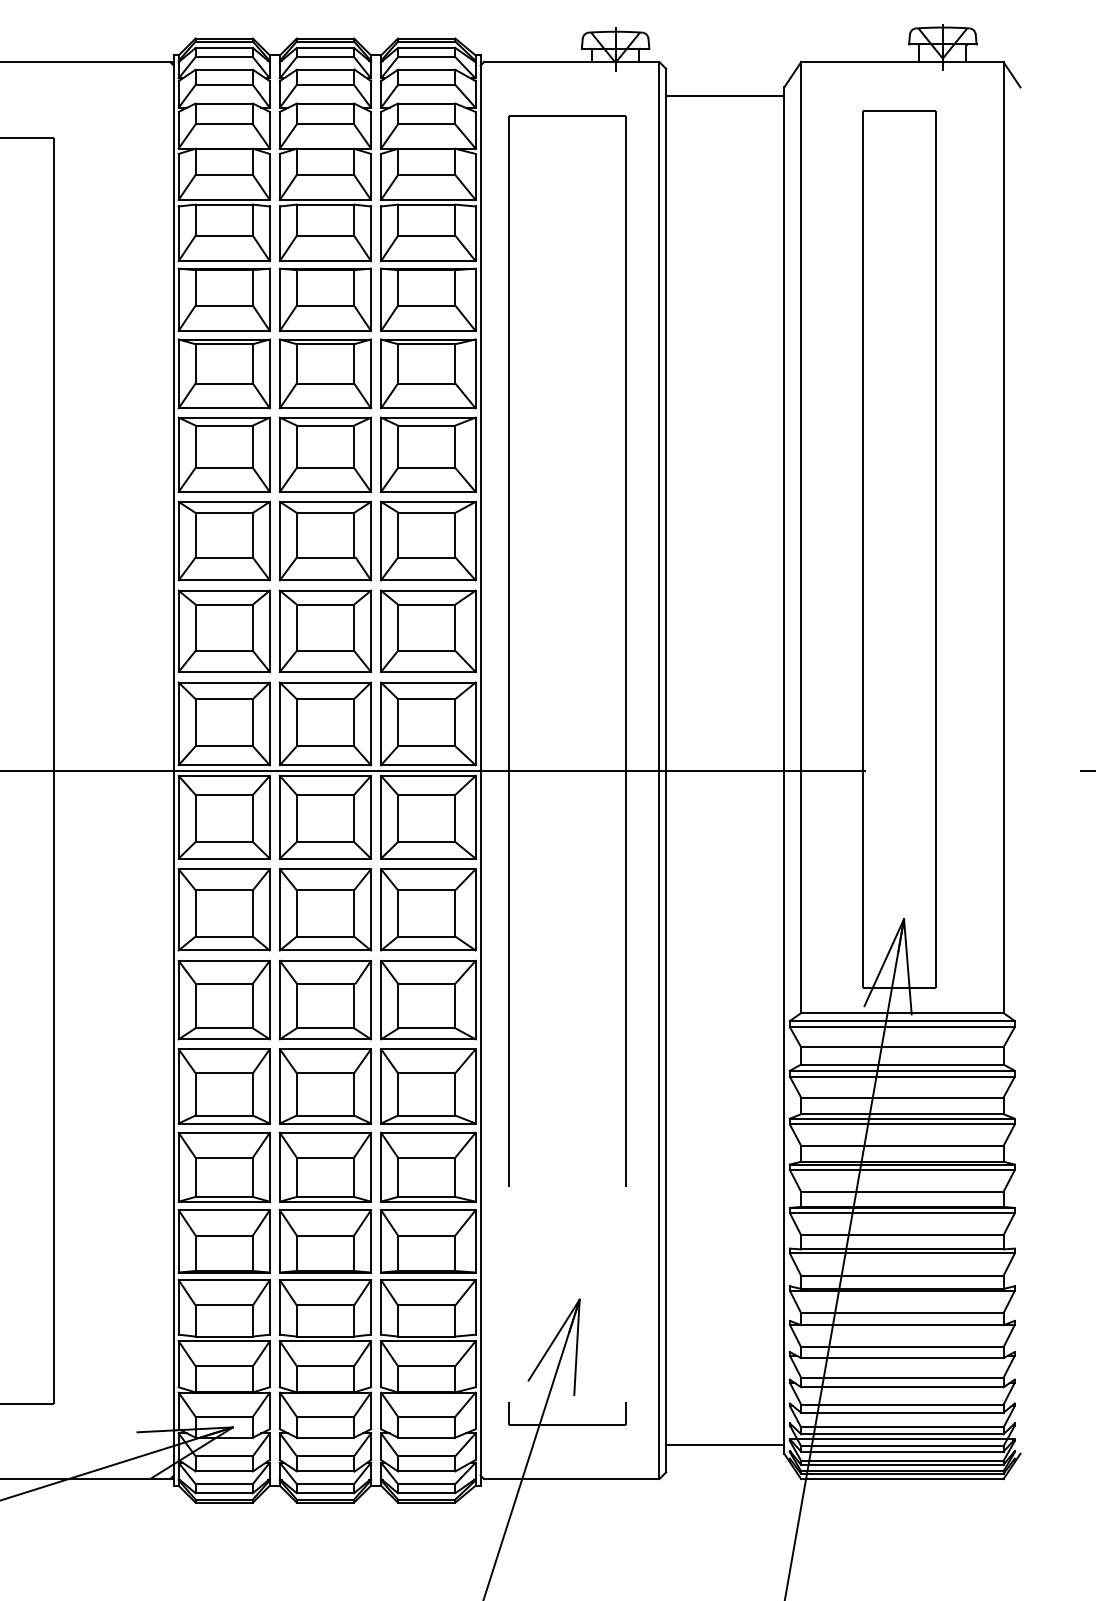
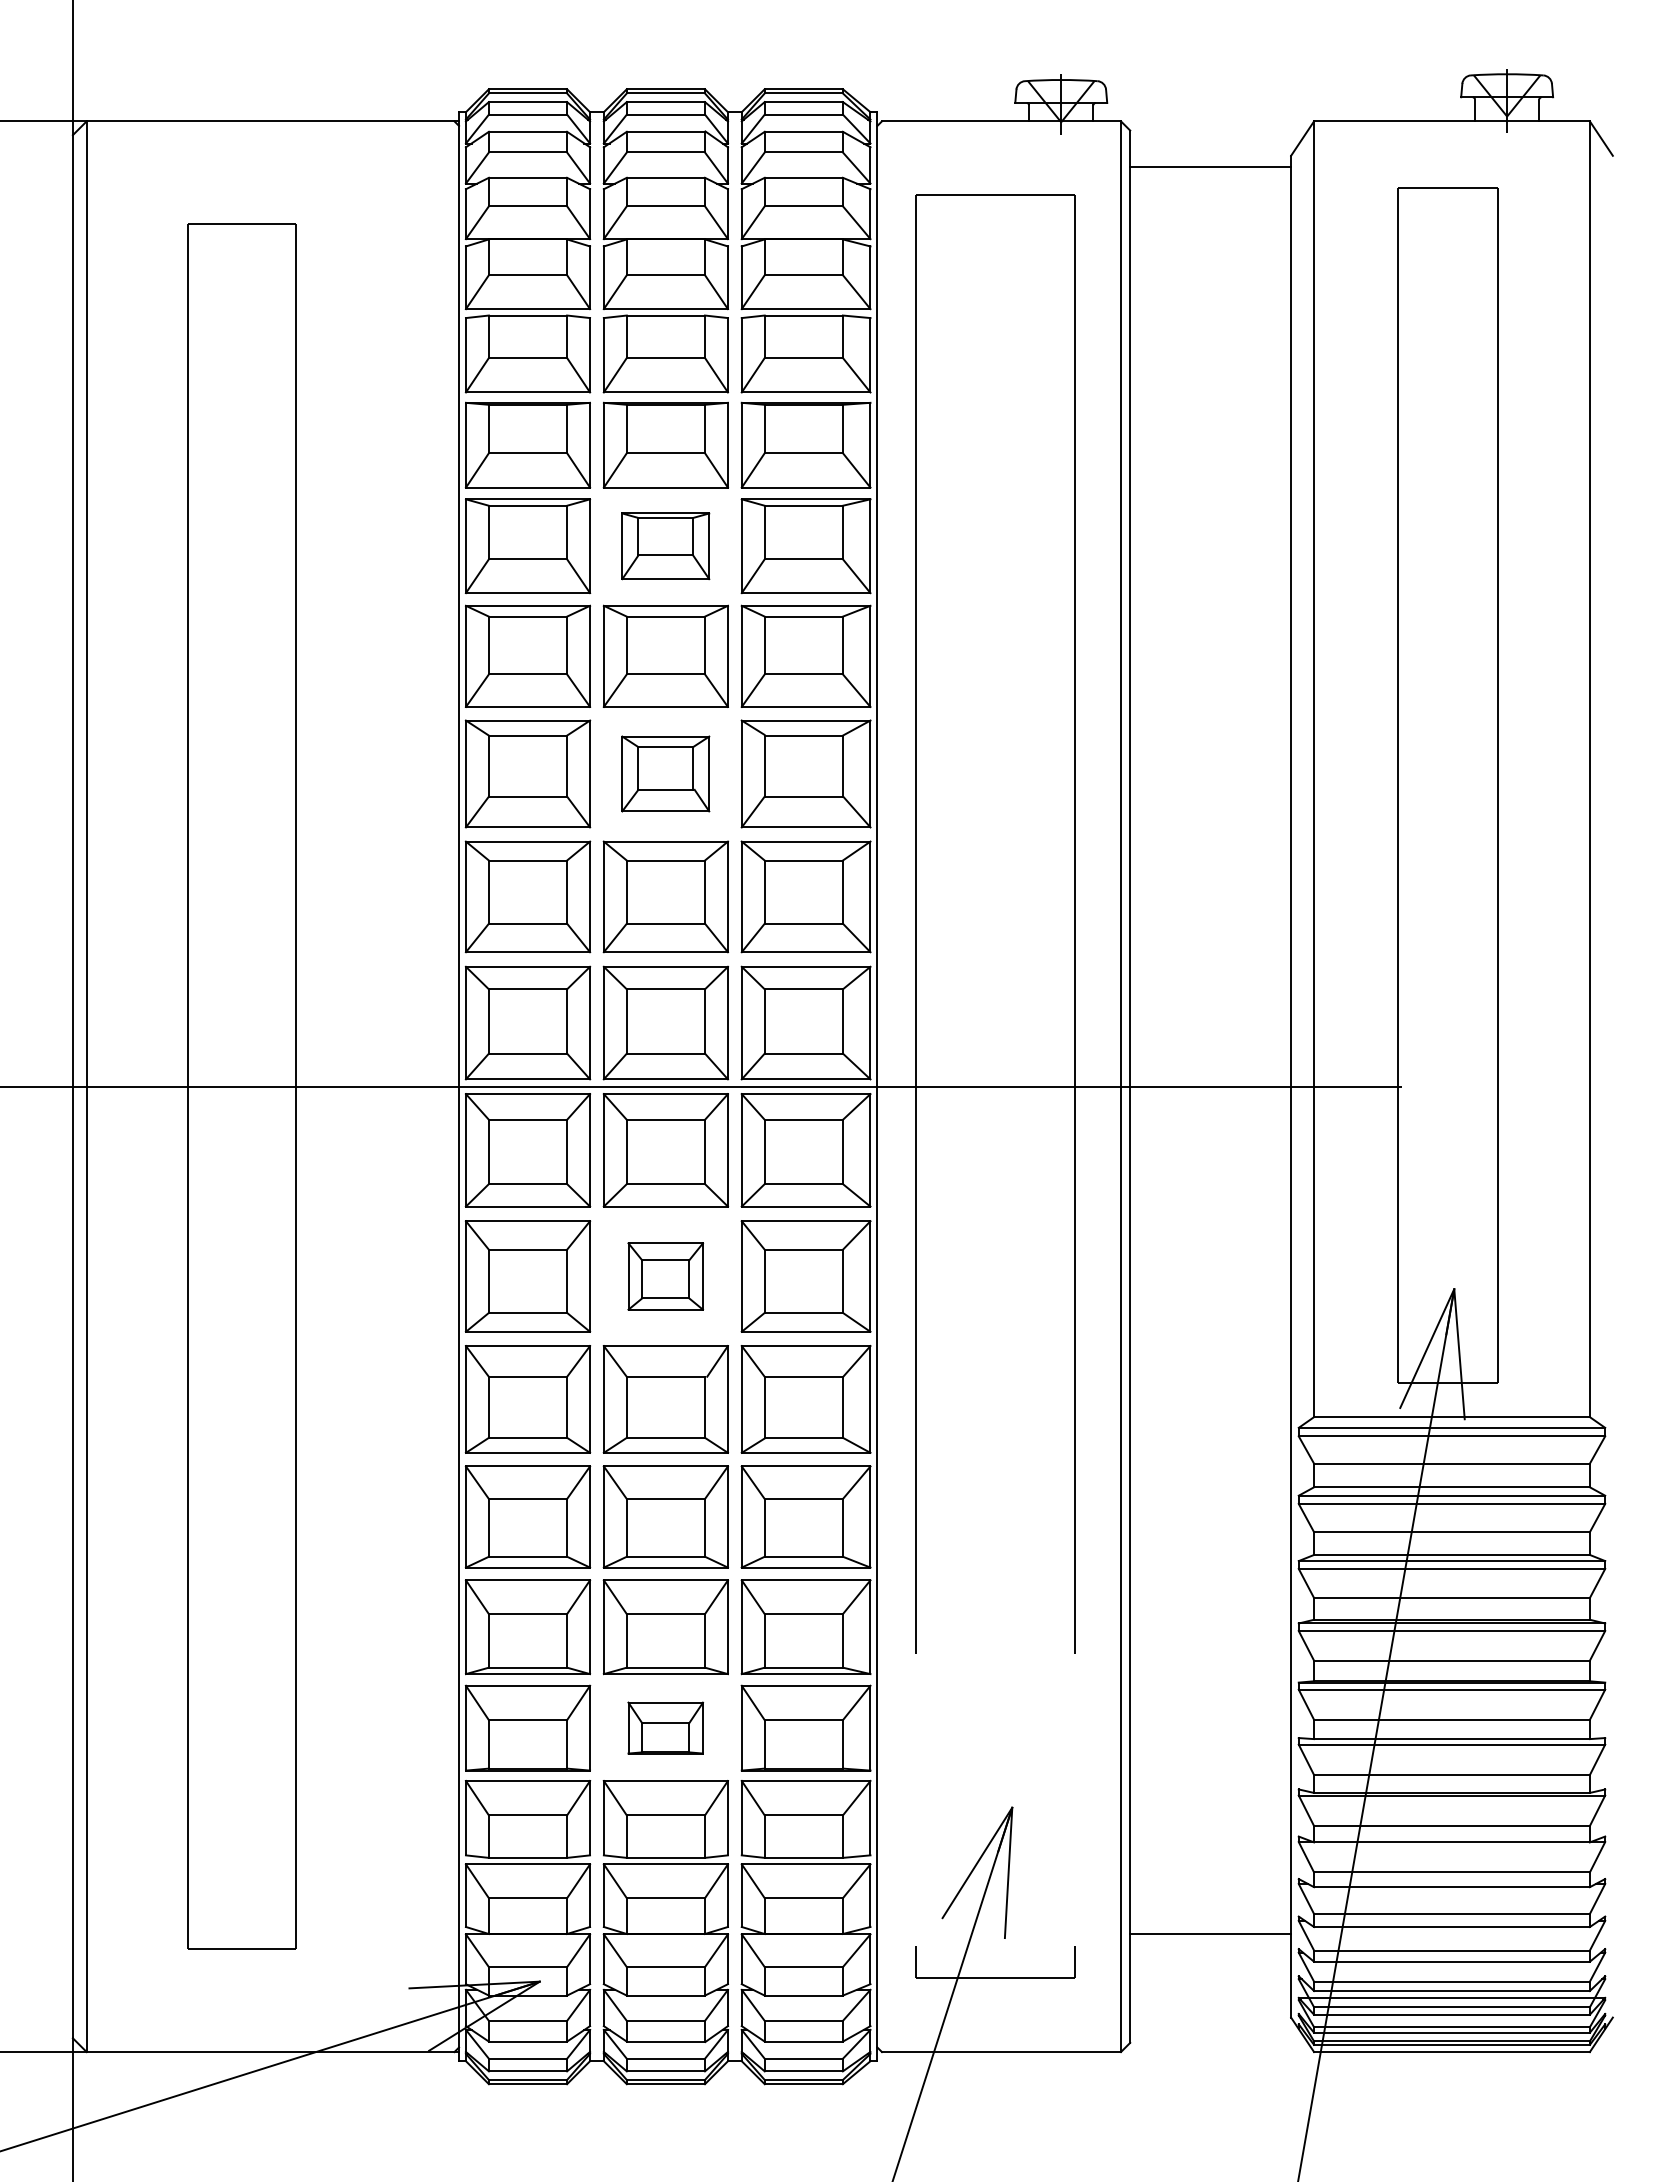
part: (325, 374) -> (665, 546), size x0.7
part: (325, 540) -> (665, 773), size x0.7
part: (325, 909) -> (665, 1276), size x0.6
part: (325, 1240) -> (665, 1727), size x0.6
line: (725, 1445) -> (1210, 1934), moved

